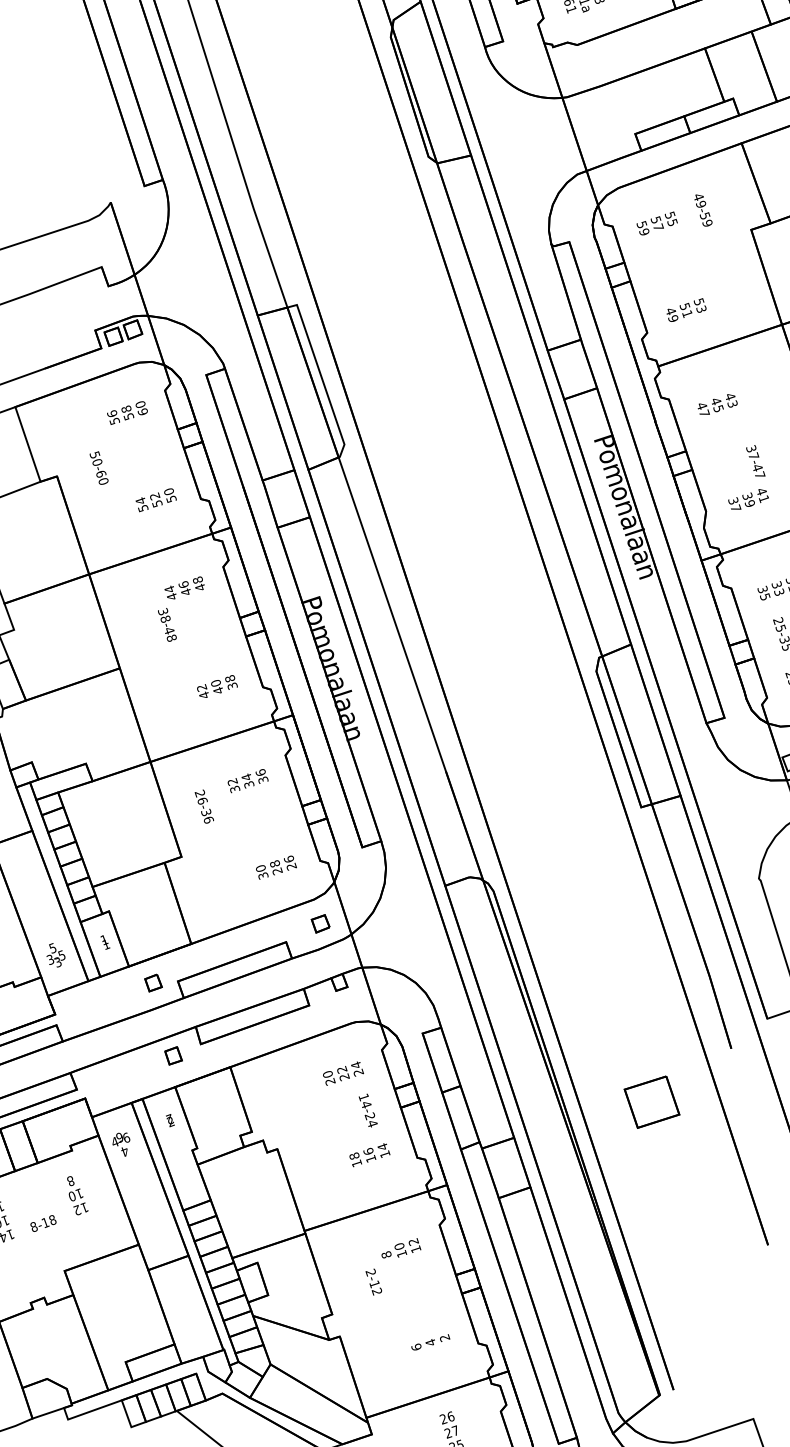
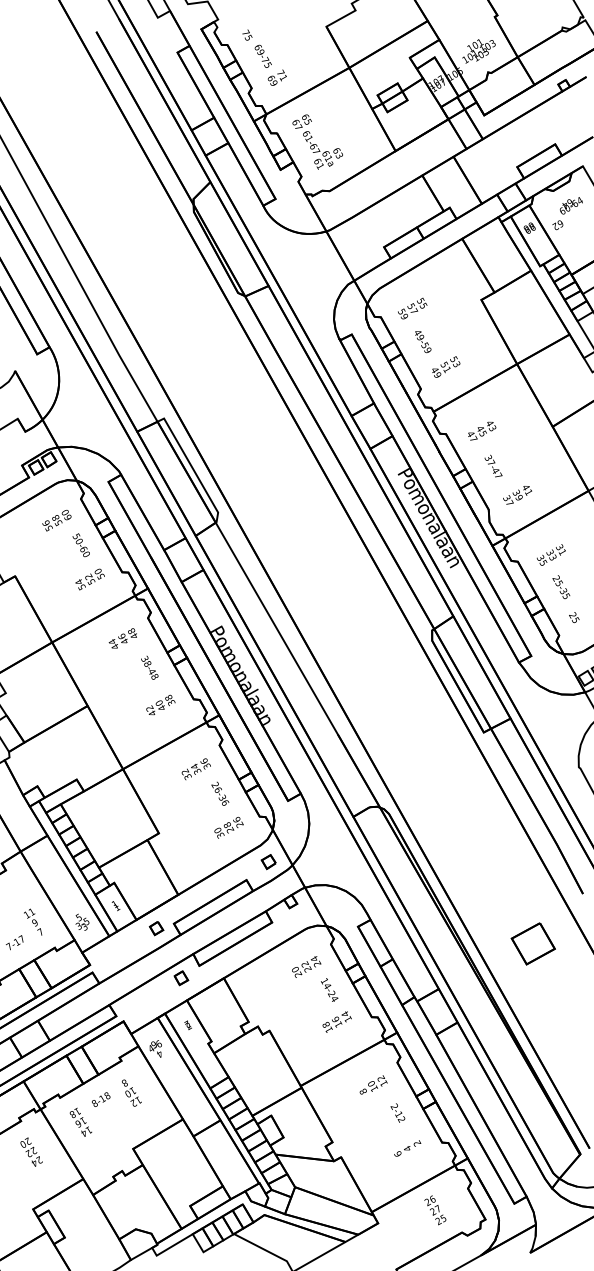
text: (703, 211) -> (423, 342), moved
text: (756, 460) -> (493, 465), moved
text: (97, 468) -> (80, 545), moved
text: (167, 624) -> (149, 667), moved
text: (204, 806) -> (220, 793), moved
text: (43, 1223) -> (101, 1099), moved
text: (373, 1281) -> (397, 1112), moved

